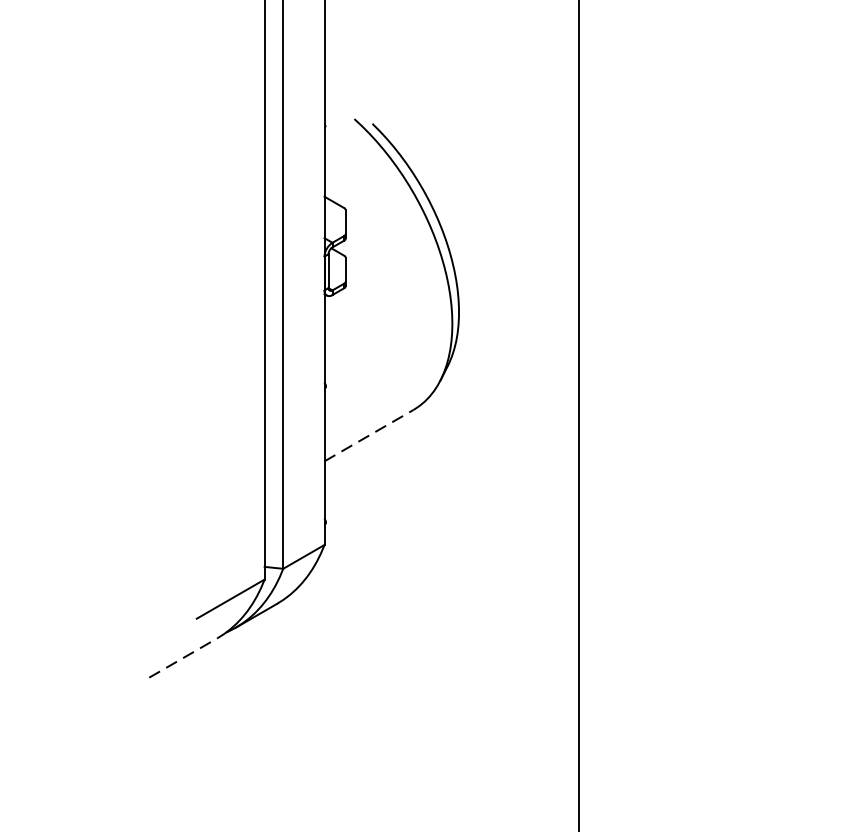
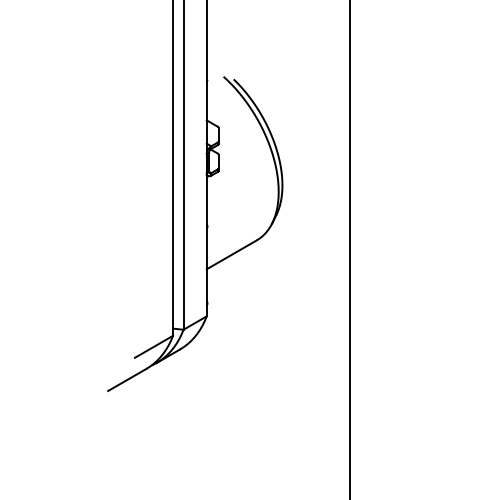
line: (368, 435) -> (231, 254), dashed -> solid
line: (183, 657) -> (127, 379), dashed -> solid

